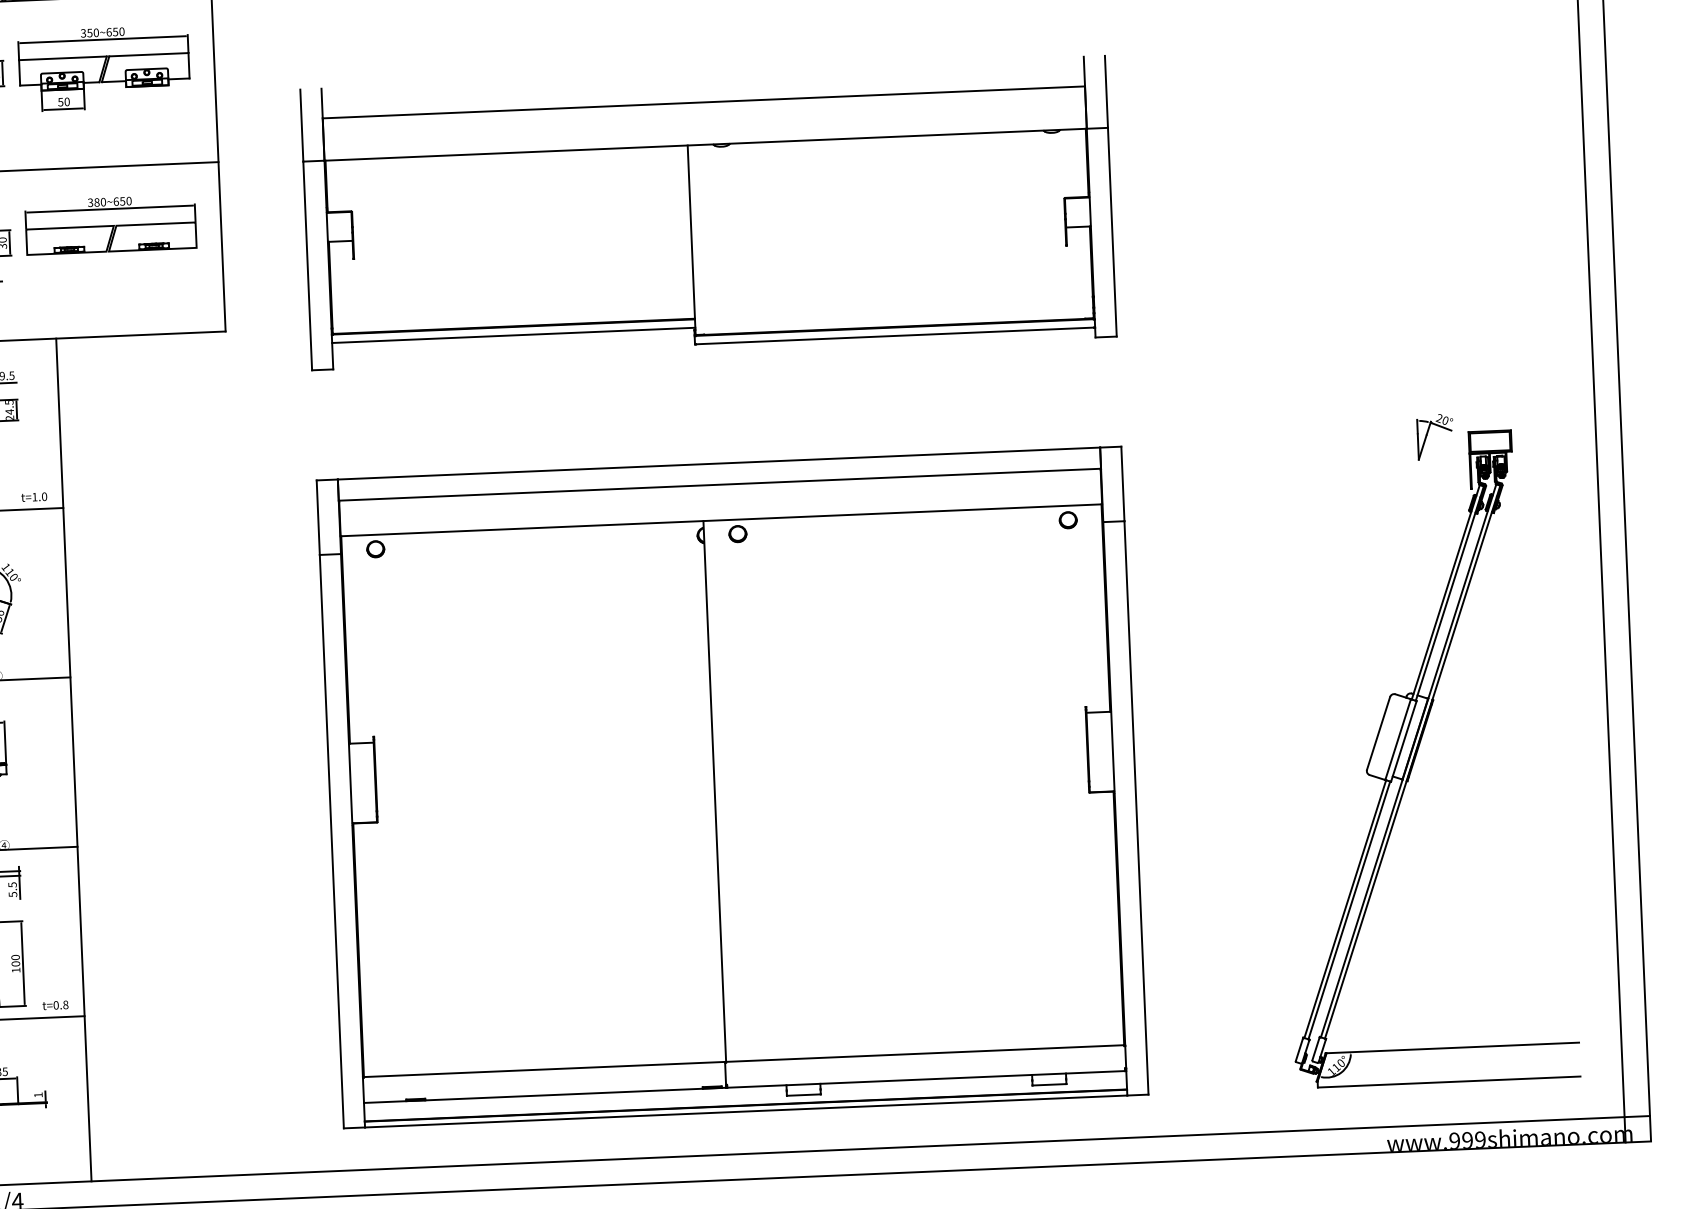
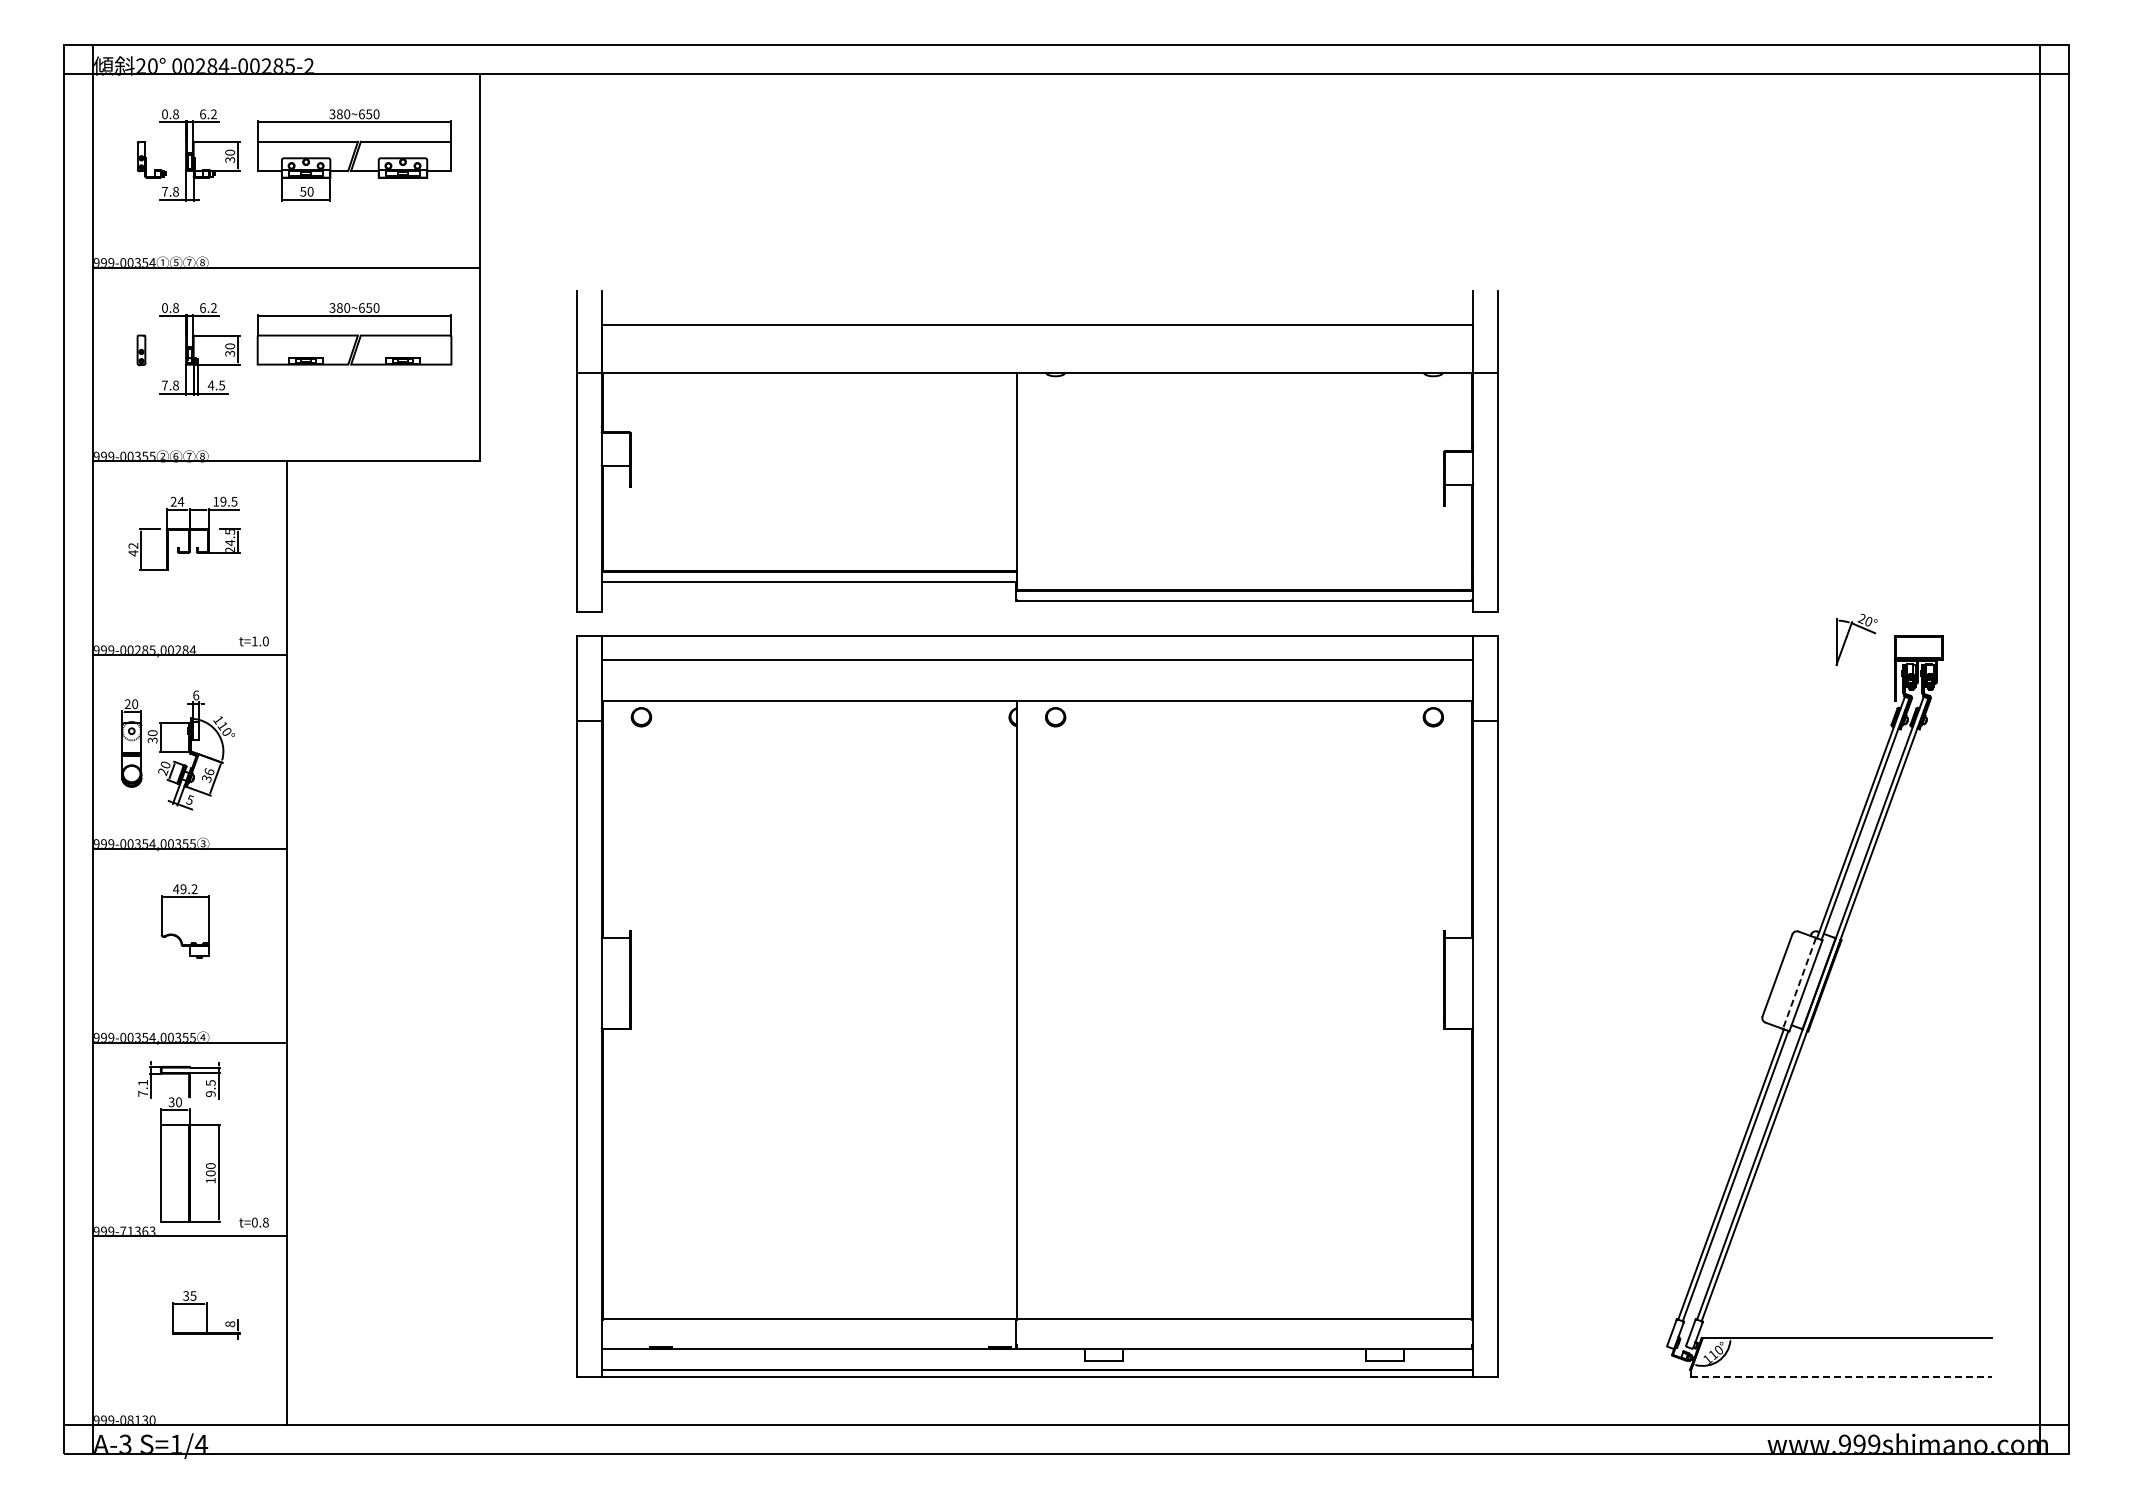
text: (89, 33) -> (339, 114), 350~650 -> 380~650
part: (708, 213) -> (1037, 451), moved
line: (1398, 739) -> (1799, 983), solid -> dashed
text: (12, 894) -> (210, 1094), 5.5 -> 9.5
line: (1449, 1081) -> (1841, 1376), solid -> dashed
text: (38, 1095) -> (230, 1324), 1 -> 8

